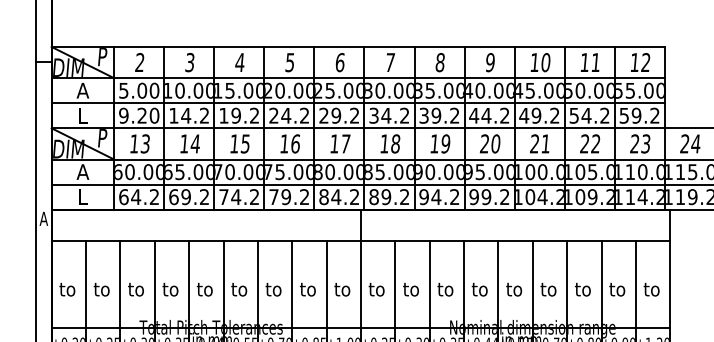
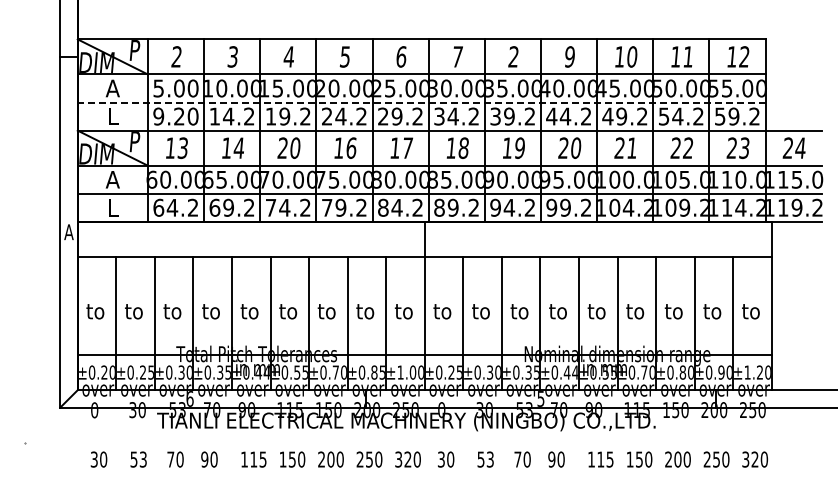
text: (440, 62) -> (513, 56), 8 -> 2
line: (358, 103) -> (421, 102), solid -> dashed
text: (239, 144) -> (288, 148), 15 -> 20

